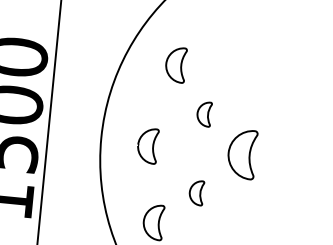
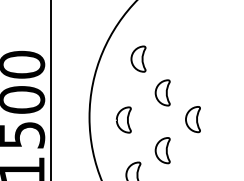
part: (204, 113) -> (162, 92), size x1.43
part: (241, 154) -> (192, 119), size x0.71
part: (196, 192) -> (162, 150), size x1.43

